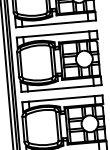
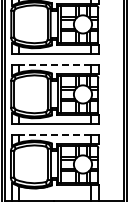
line: (55, 34) -> (54, 65), solid -> dashed
line: (61, 99) -> (54, 135), solid -> dashed

